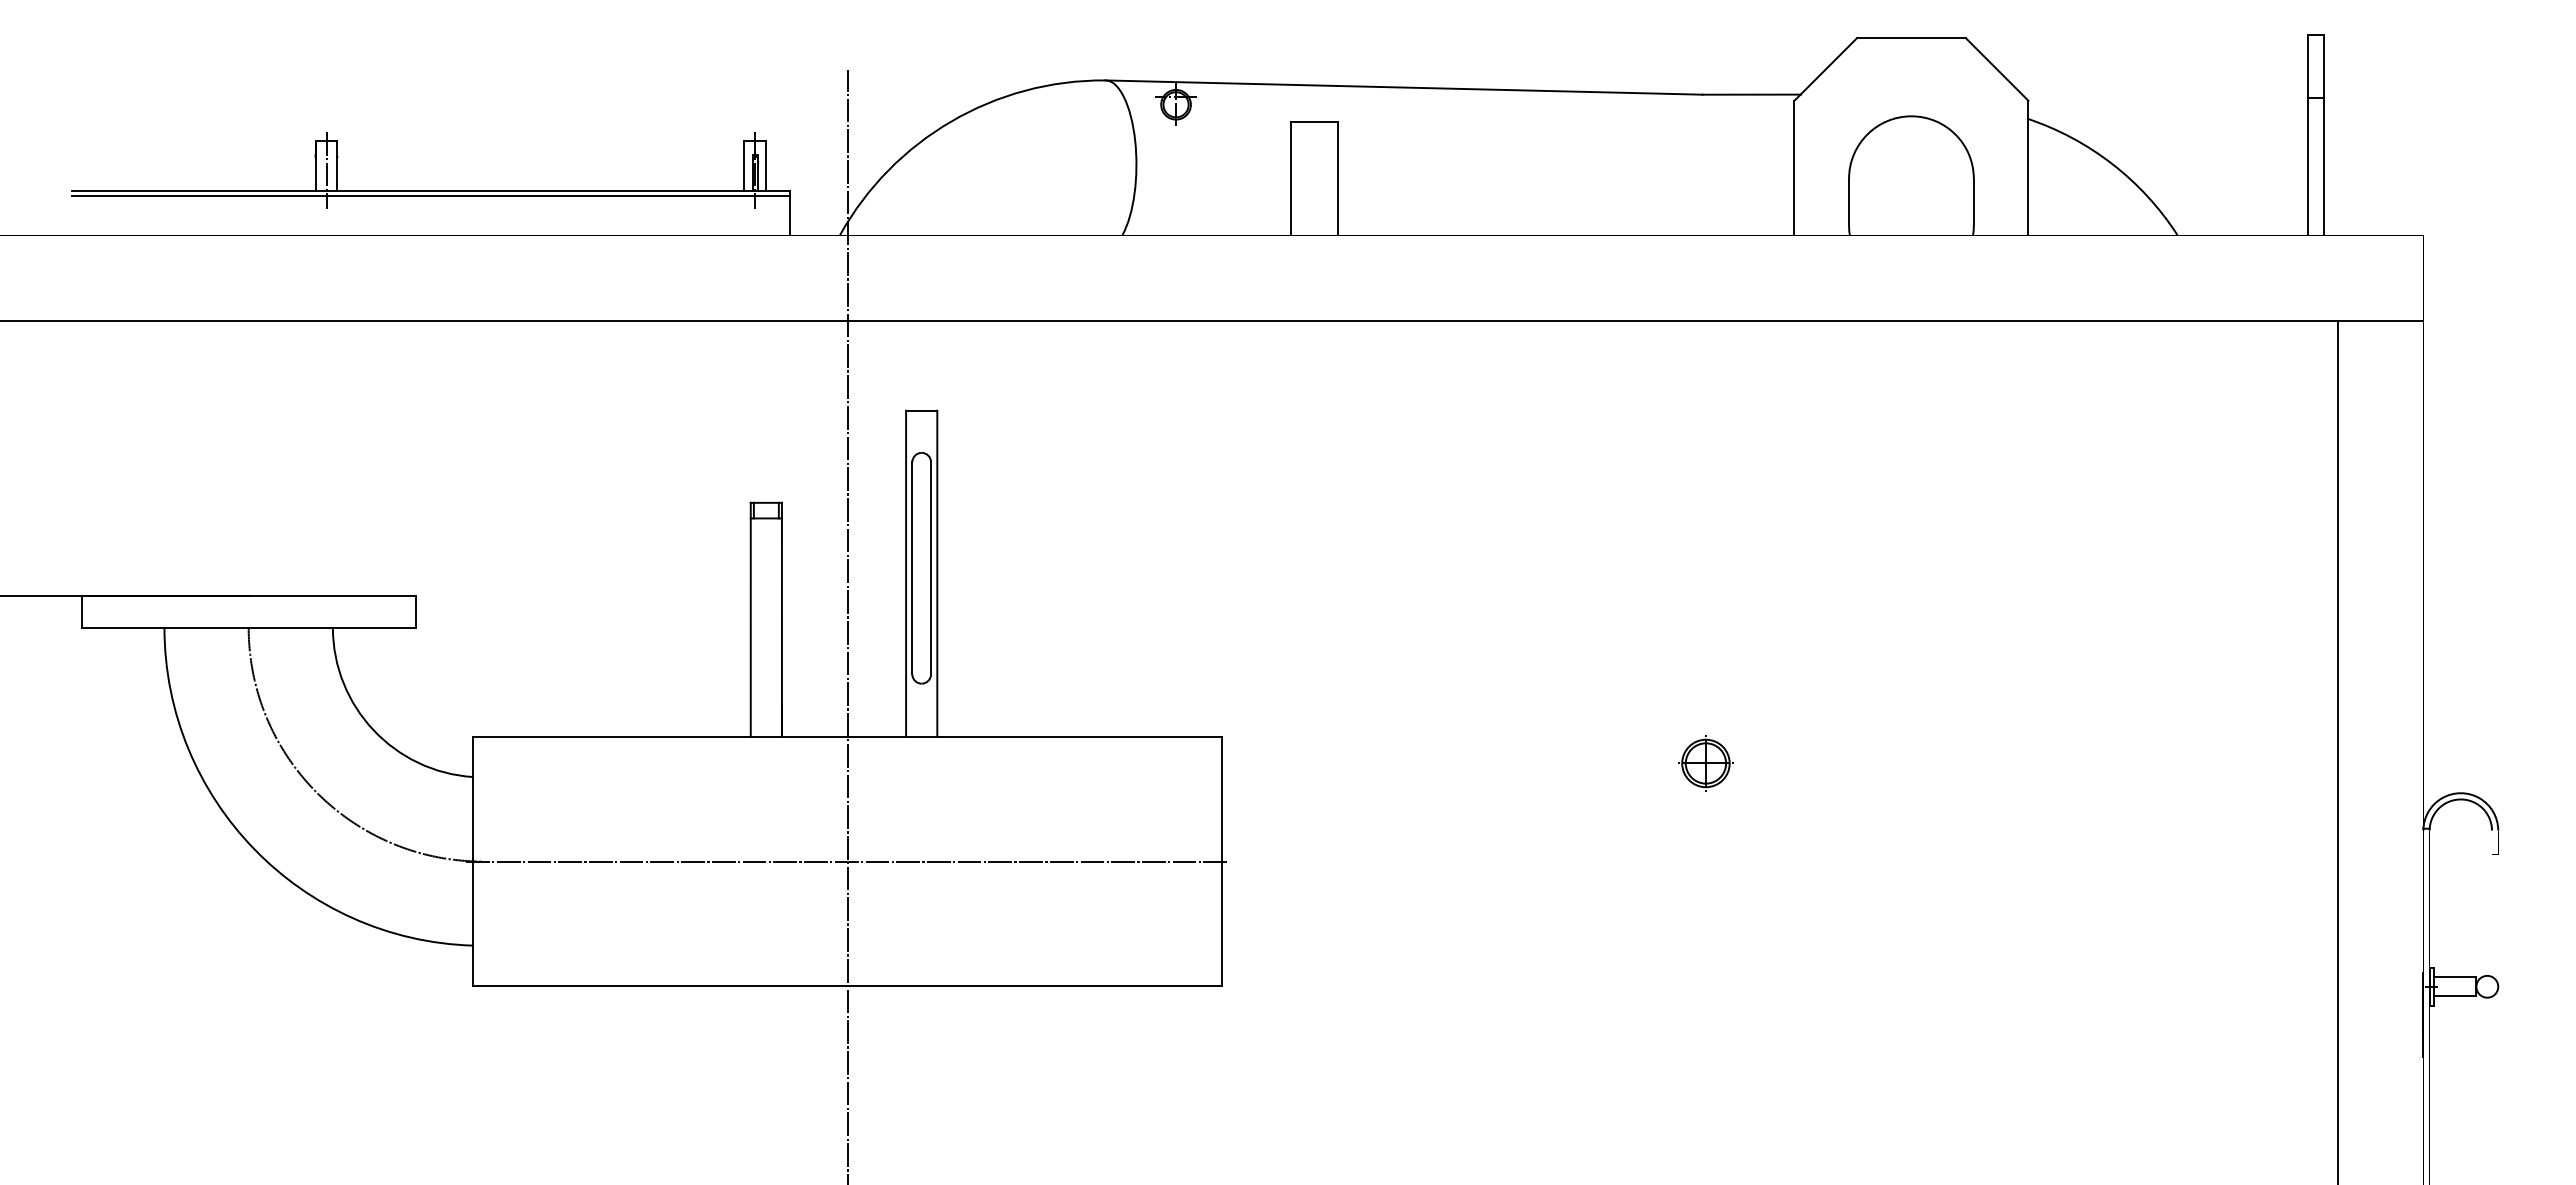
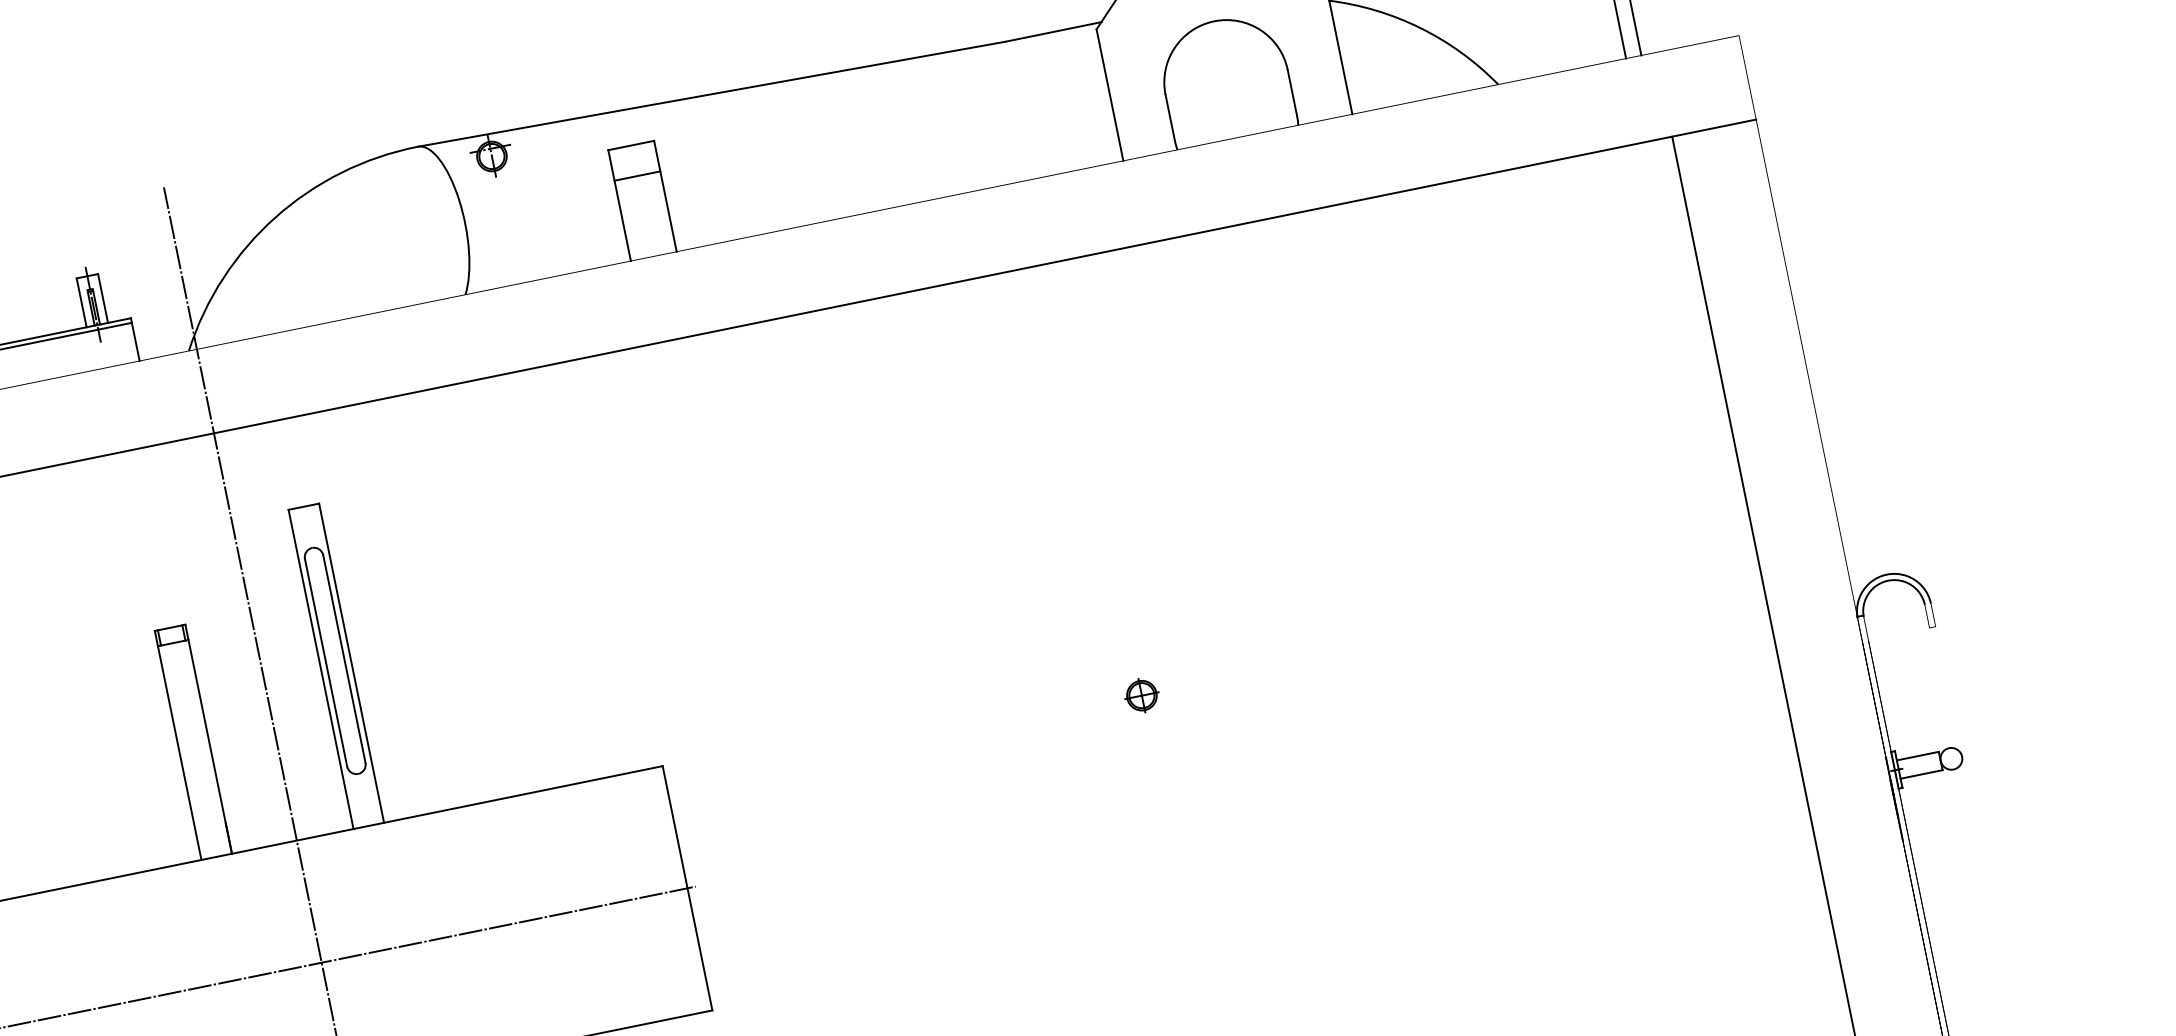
line: (1314, 153) -> (637, 176), added
part: (1705, 762) -> (1141, 694), size x0.62

